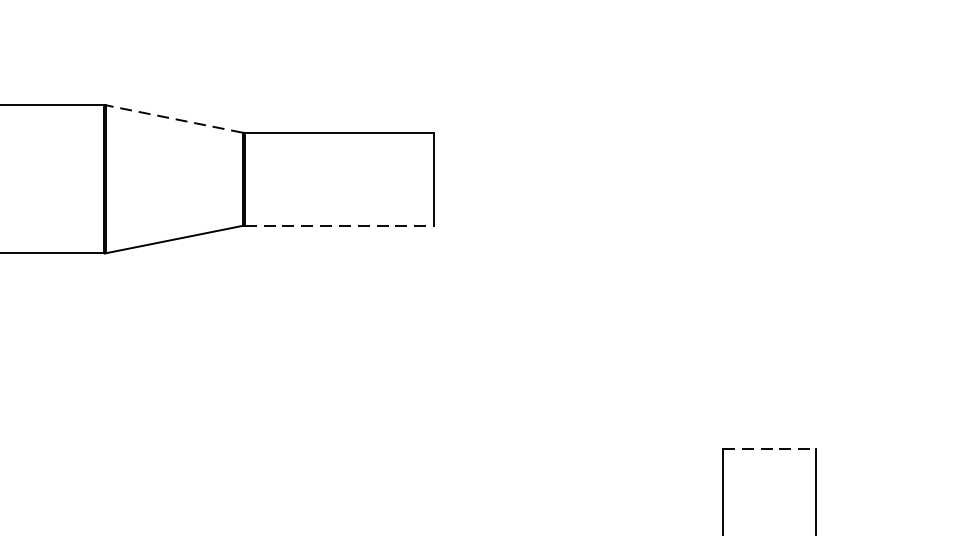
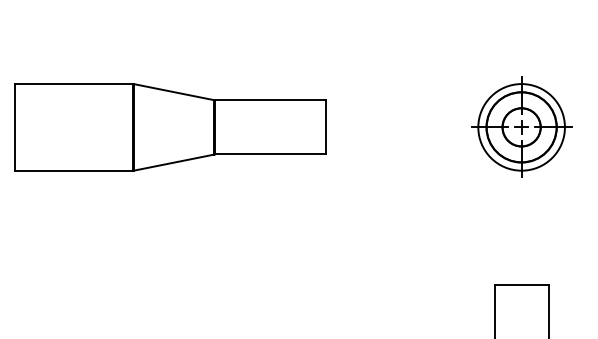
line: (174, 119) -> (174, 92), dashed -> solid
part: (769, 177) -> (521, 126), added
line: (340, 225) -> (271, 154), dashed -> solid
line: (770, 448) -> (522, 284), dashed -> solid

